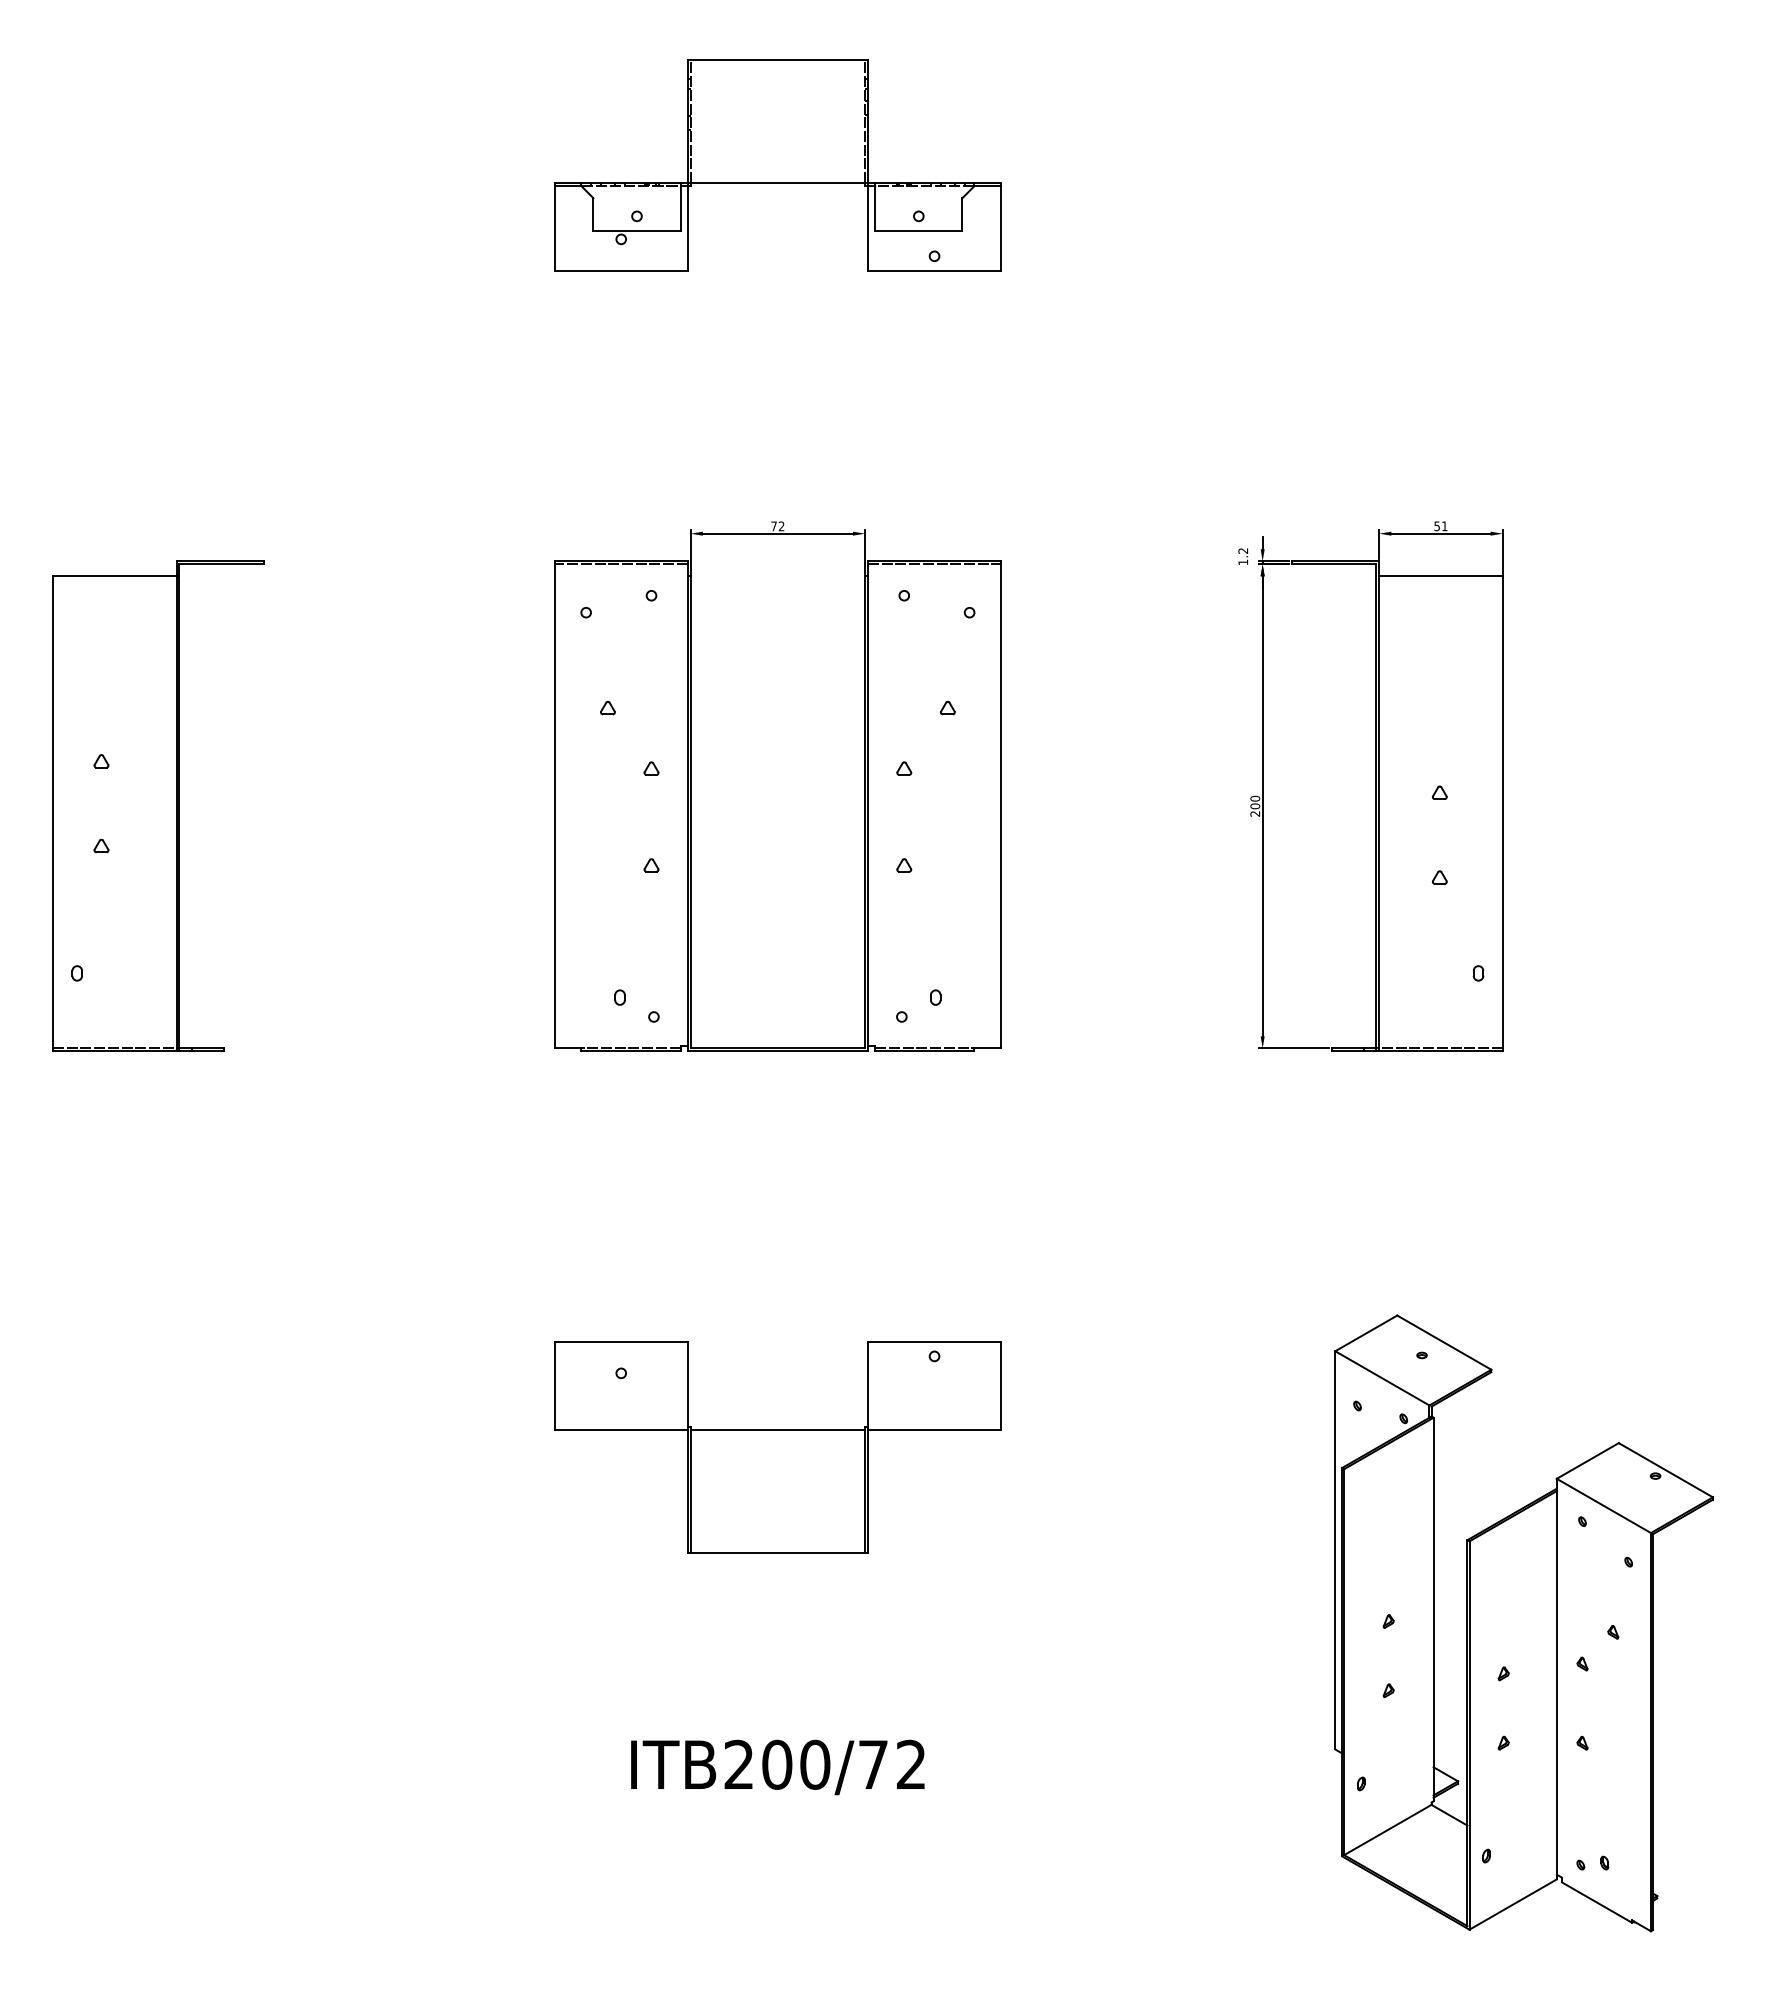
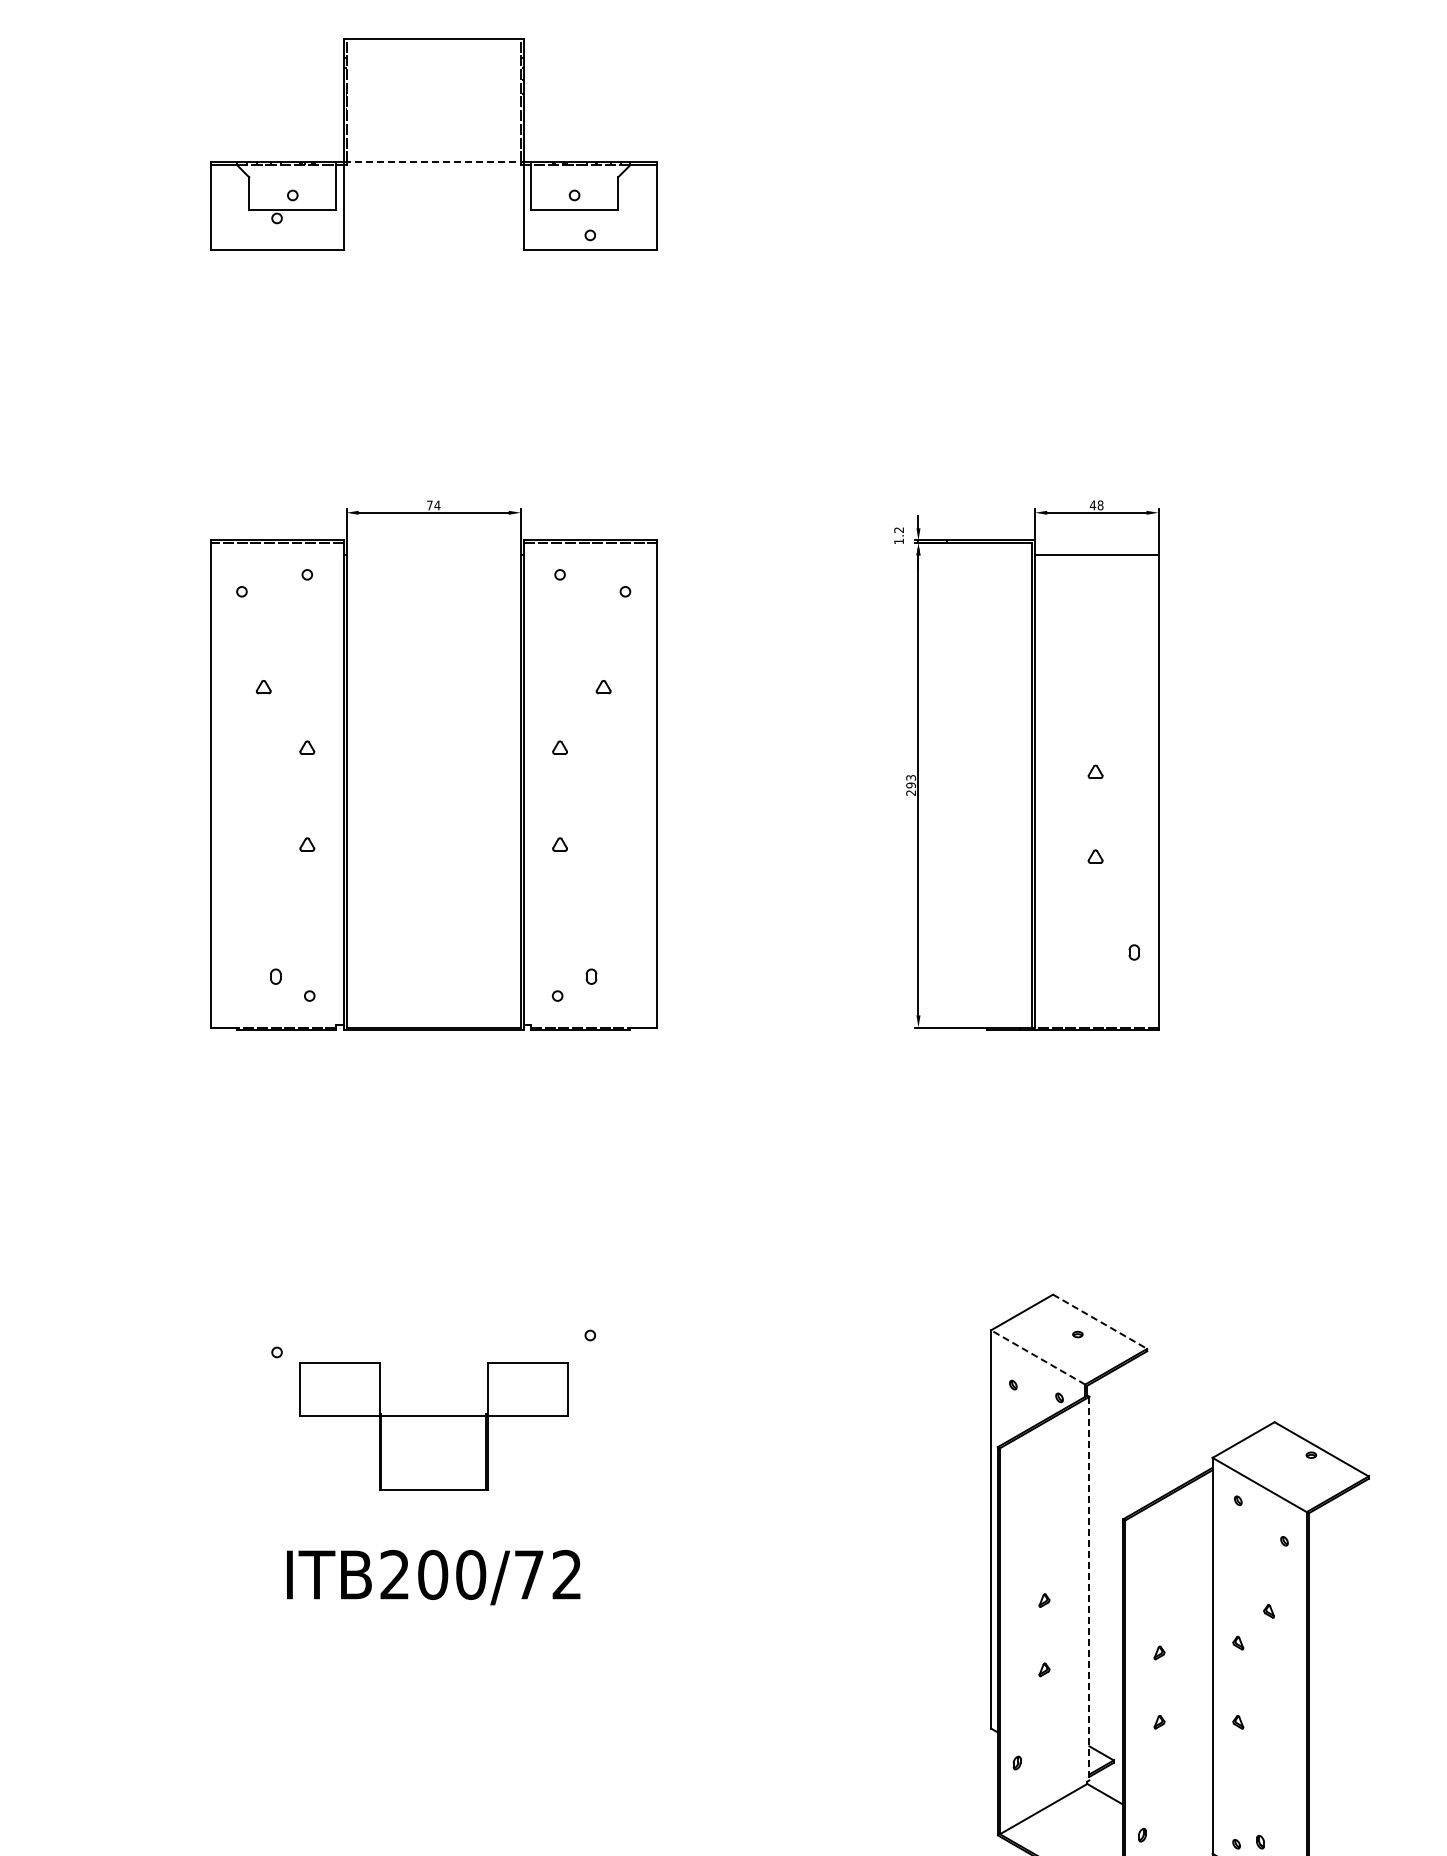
line: (778, 183) -> (434, 162), solid -> dashed
text: (781, 526) -> (437, 505), 72 -> 74
text: (1440, 526) -> (1096, 505), 51 -> 48
text: (1255, 802) -> (911, 781), 200 -> 293
line: (1444, 1342) -> (1100, 1321), solid -> dashed
line: (1381, 1378) -> (1037, 1357), solid -> dashed
part: (777, 1447) -> (433, 1426), size x0.6
line: (1433, 1609) -> (1089, 1588), solid -> dashed
text: (777, 1767) -> (433, 1577), moved

